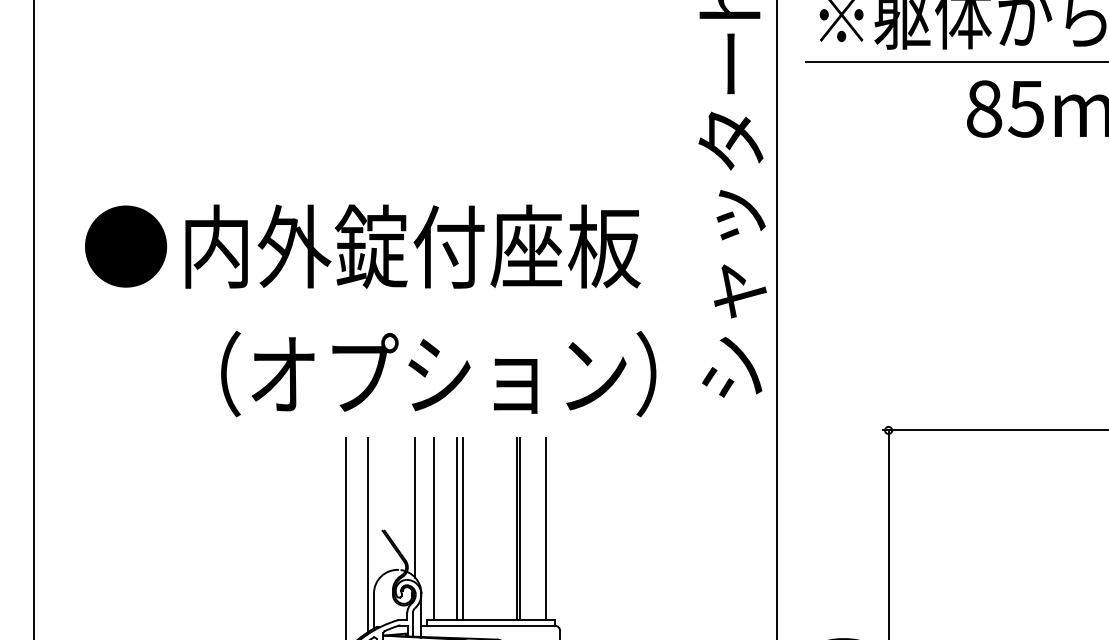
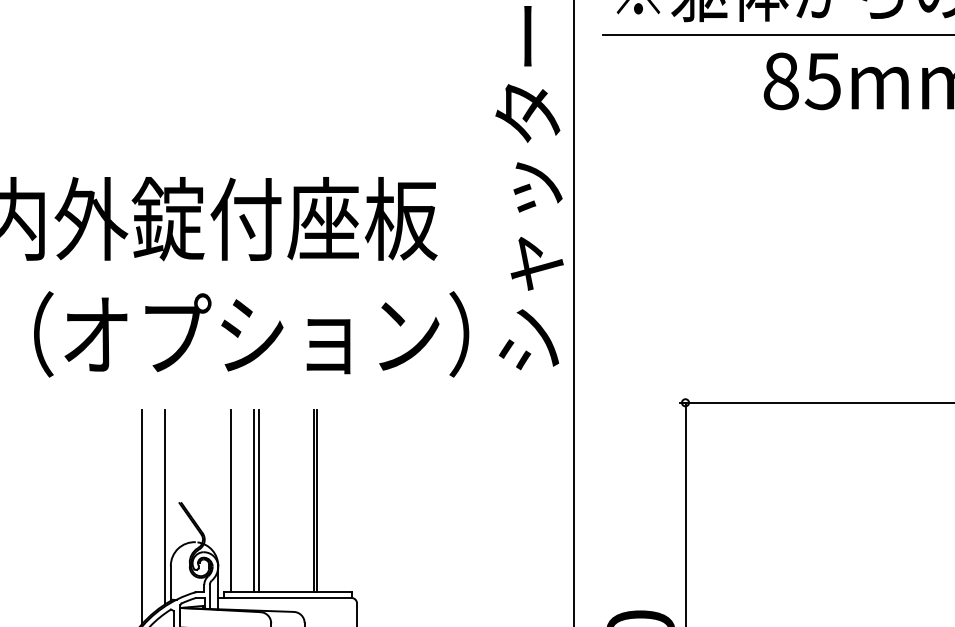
text: (438, 373) -> (251, 333), moved
line: (415, 507) -> (212, 479), removed
line: (546, 528) -> (343, 500), removed

